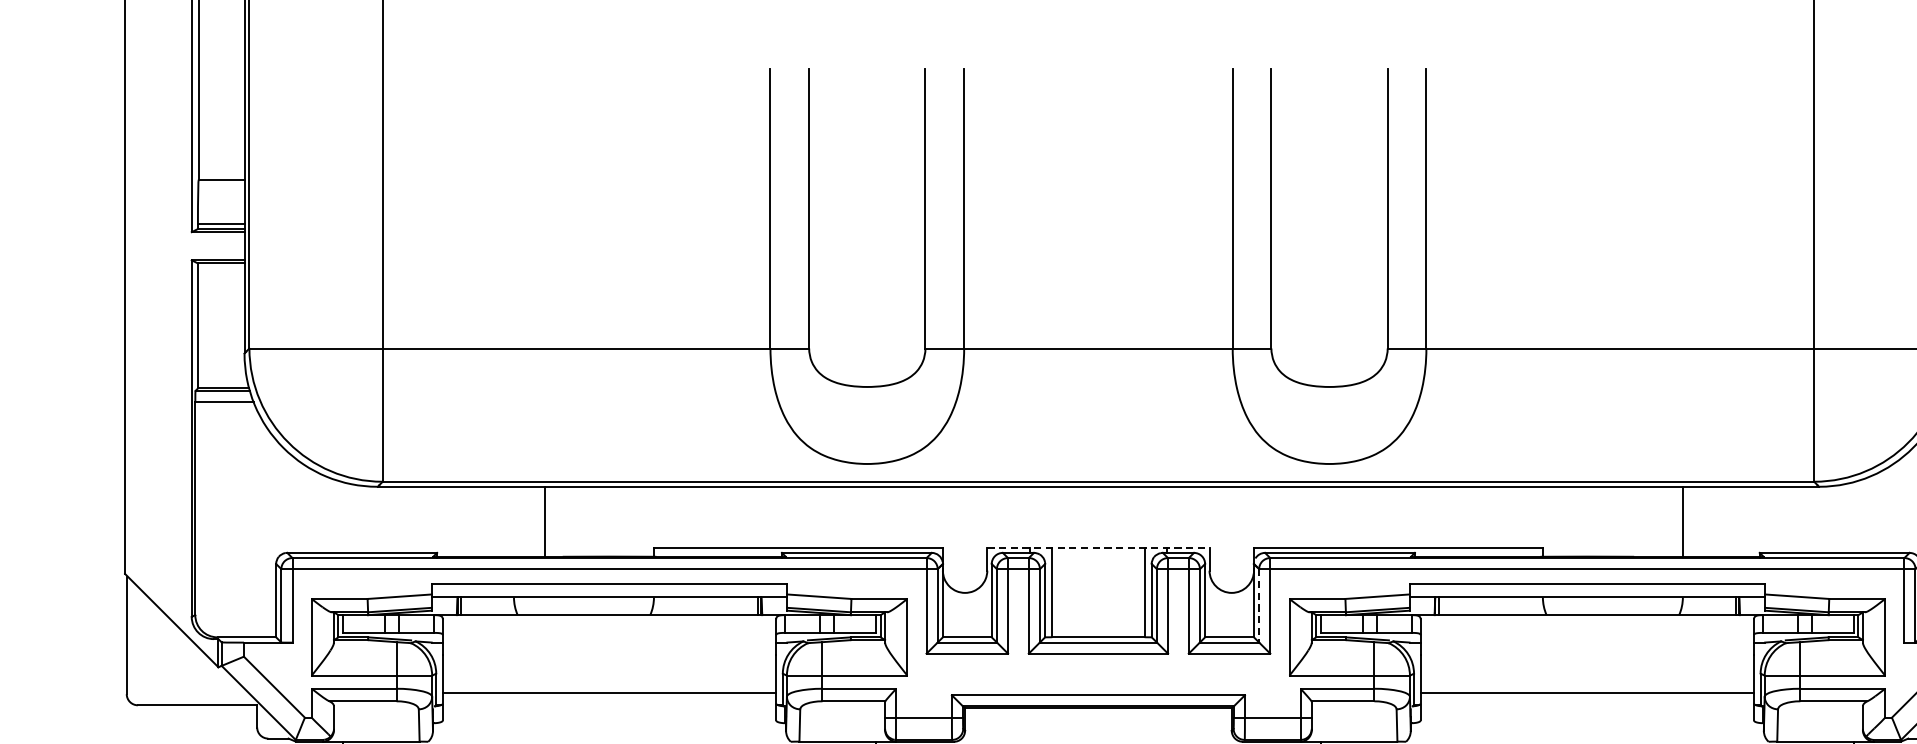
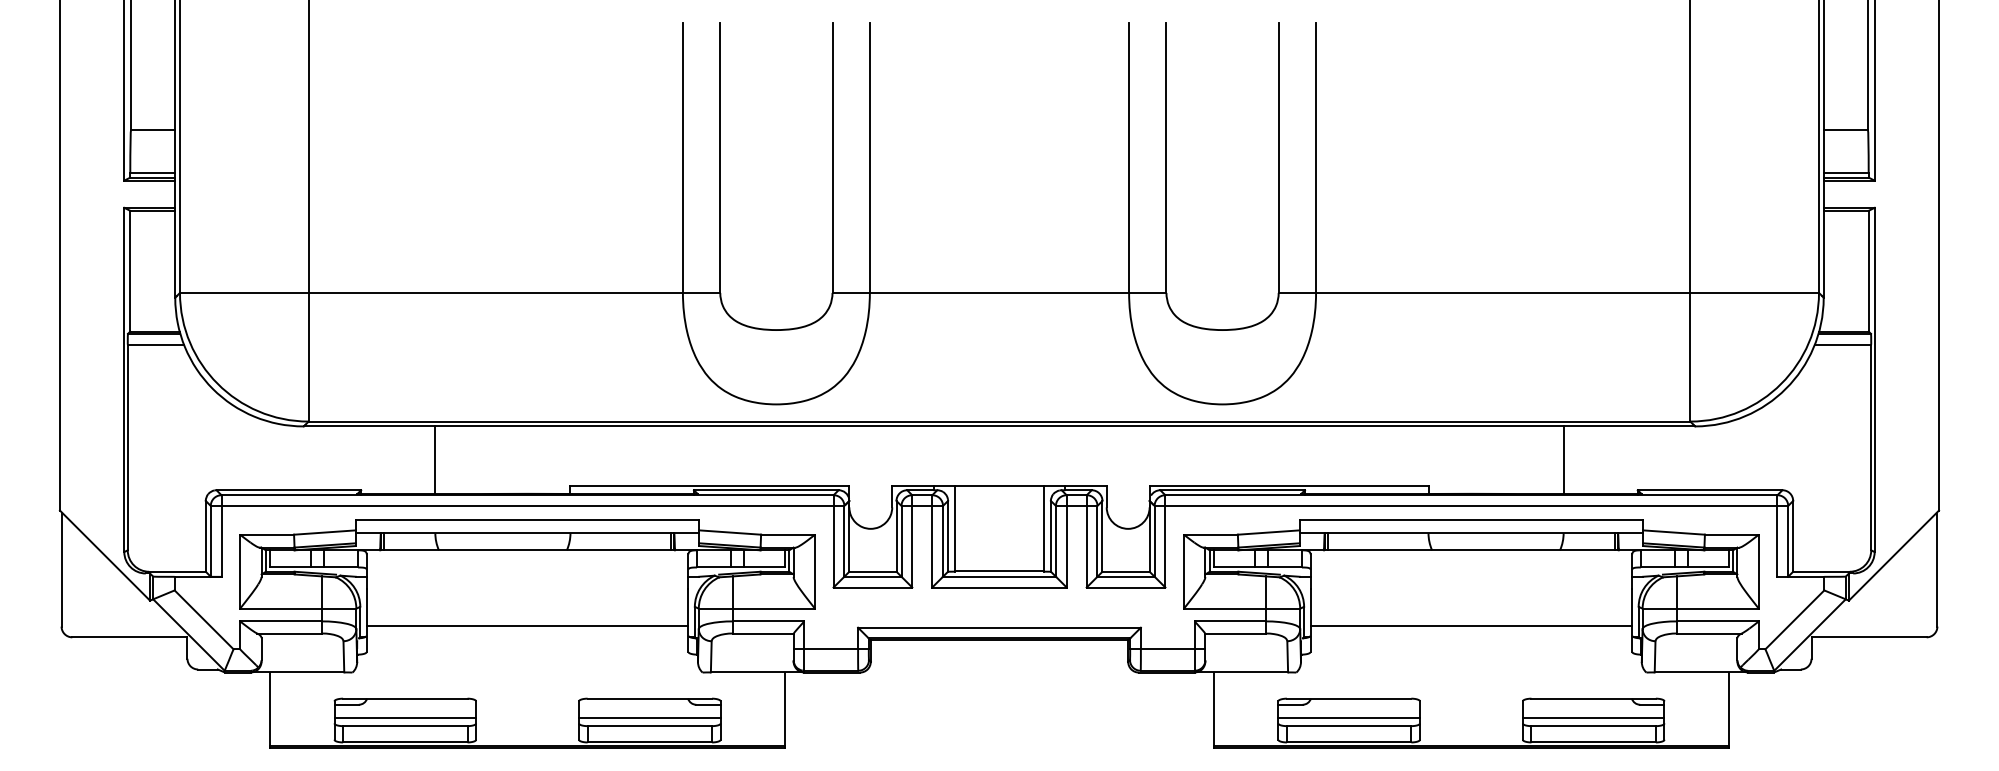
line: (545, 521) -> (435, 459), moved
line: (1098, 547) -> (999, 485), dashed -> solid
line: (1259, 606) -> (1154, 541), dashed -> solid

